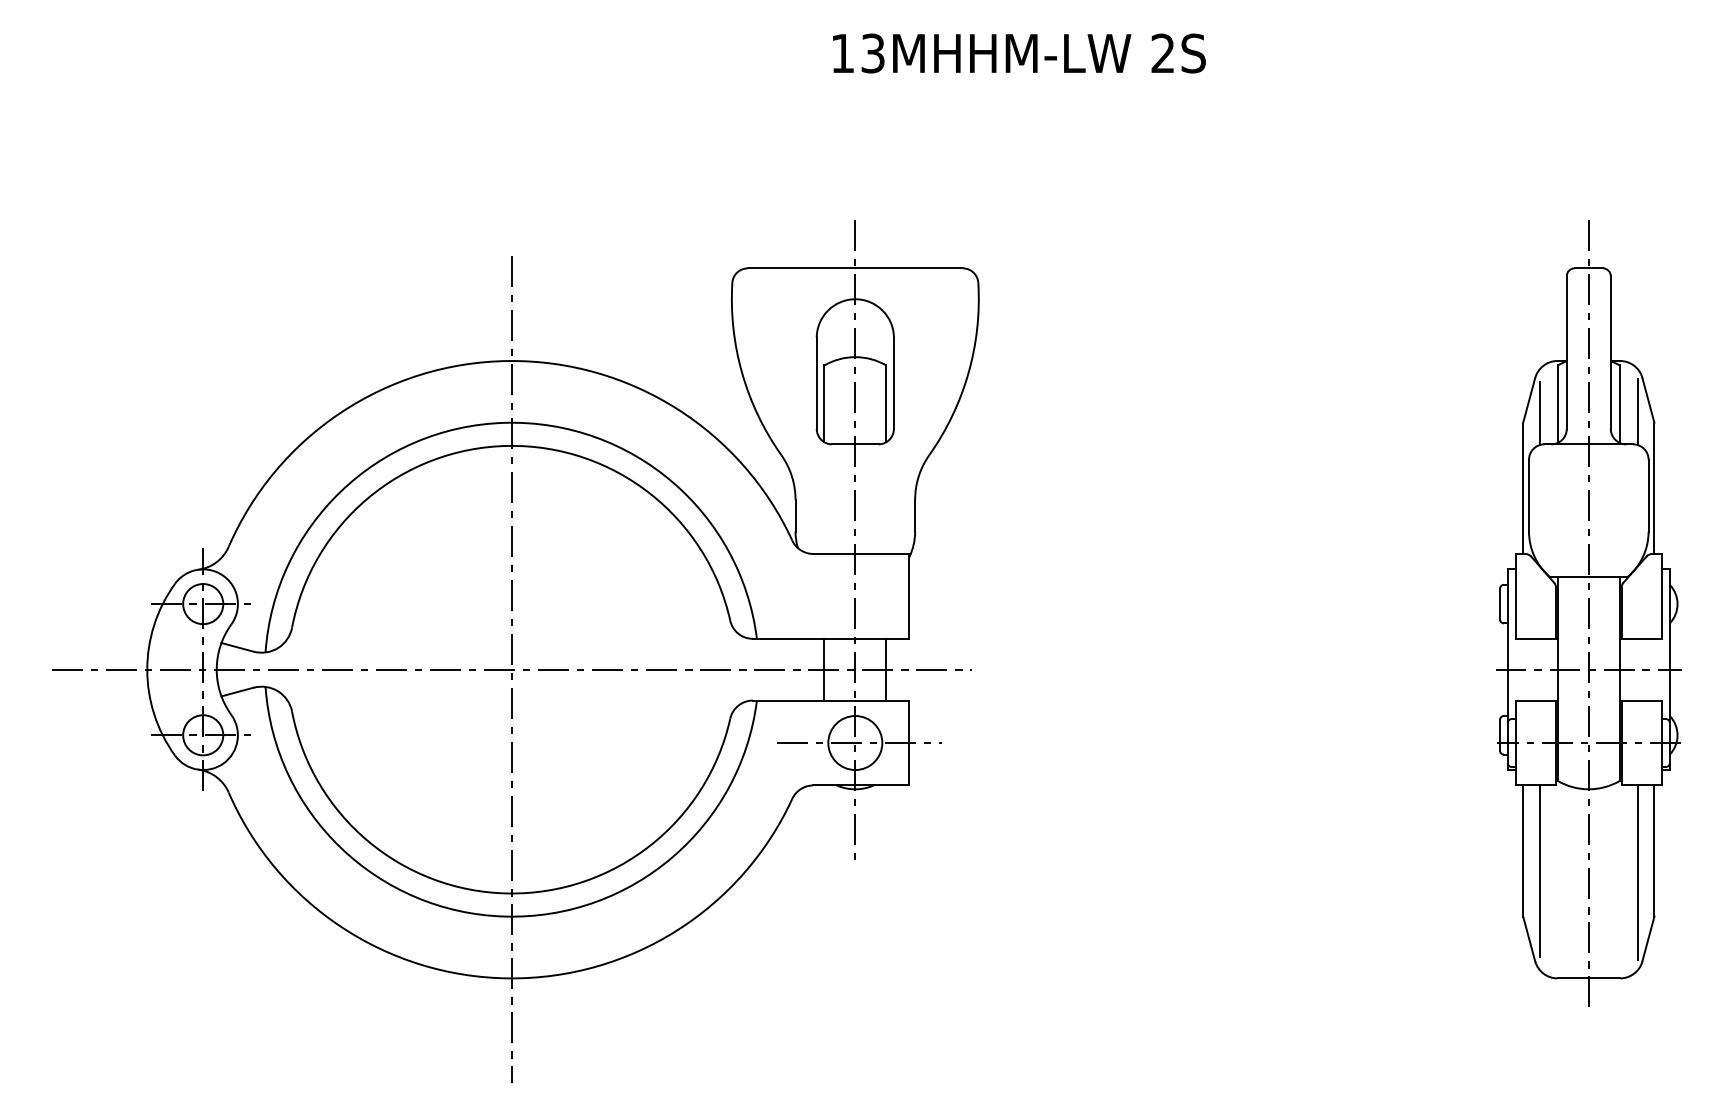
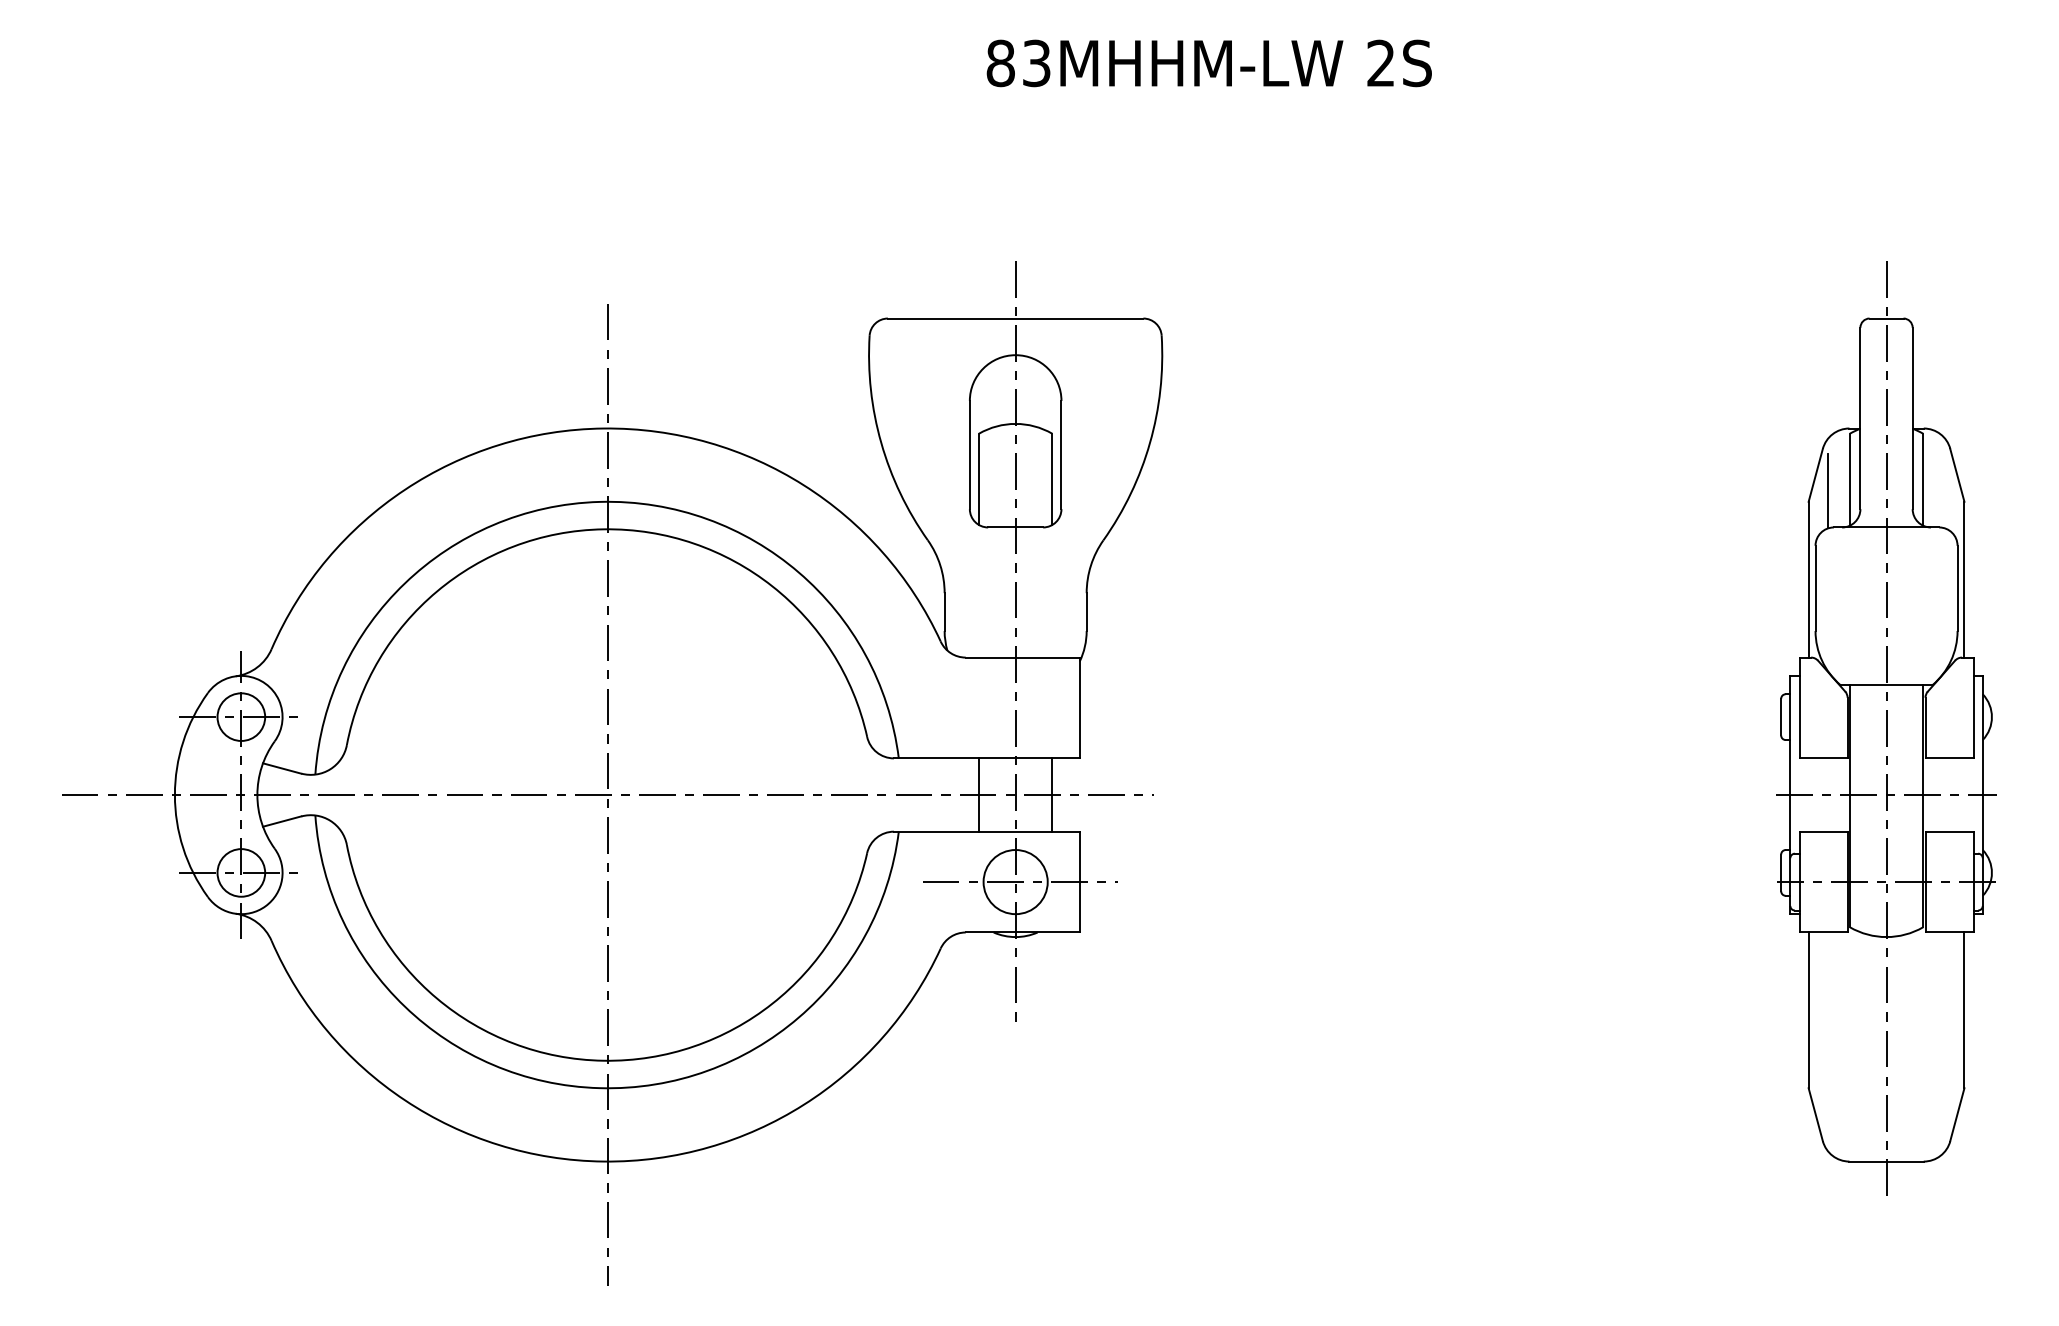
text: (842, 53) -> (1000, 63), 13MHHM-LW -> 83MHHM-LW
line: (1637, 412) -> (1944, 489), removed
line: (1539, 871) -> (1828, 1034), removed
line: (1637, 873) -> (1944, 1036), removed

